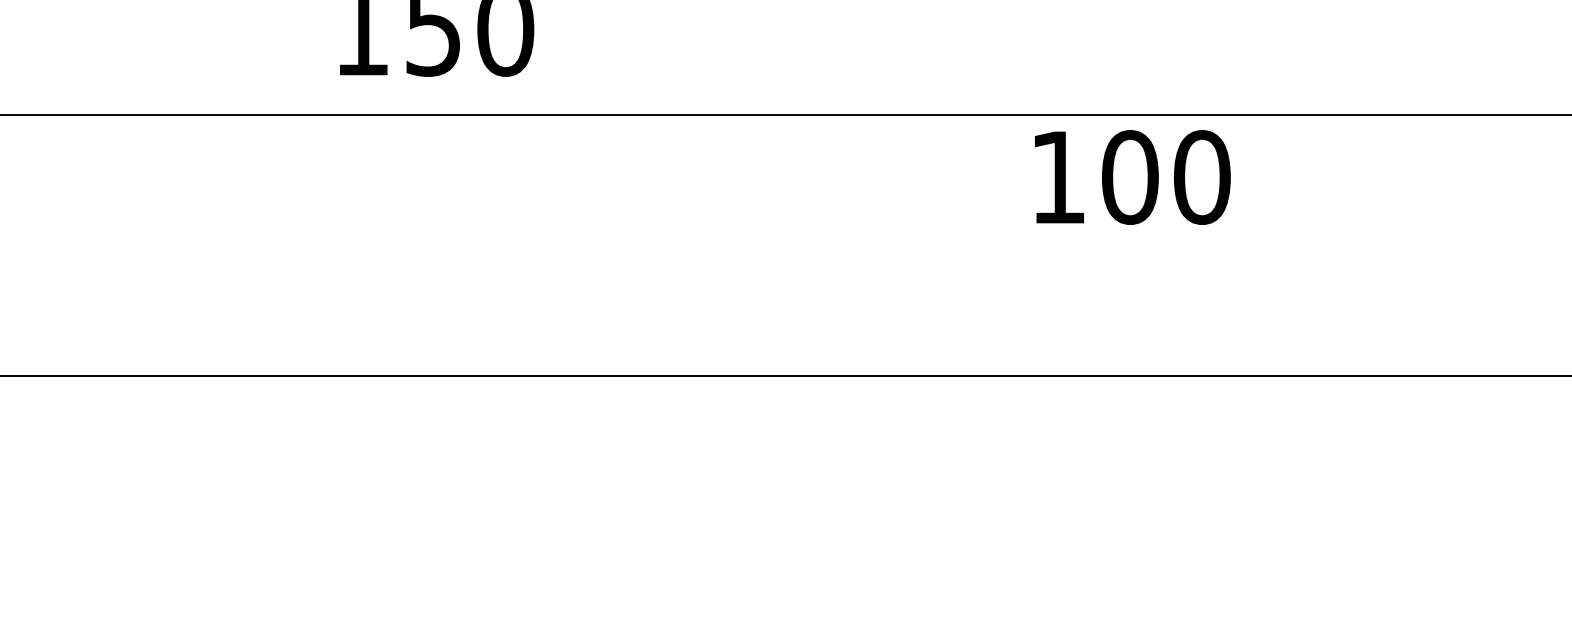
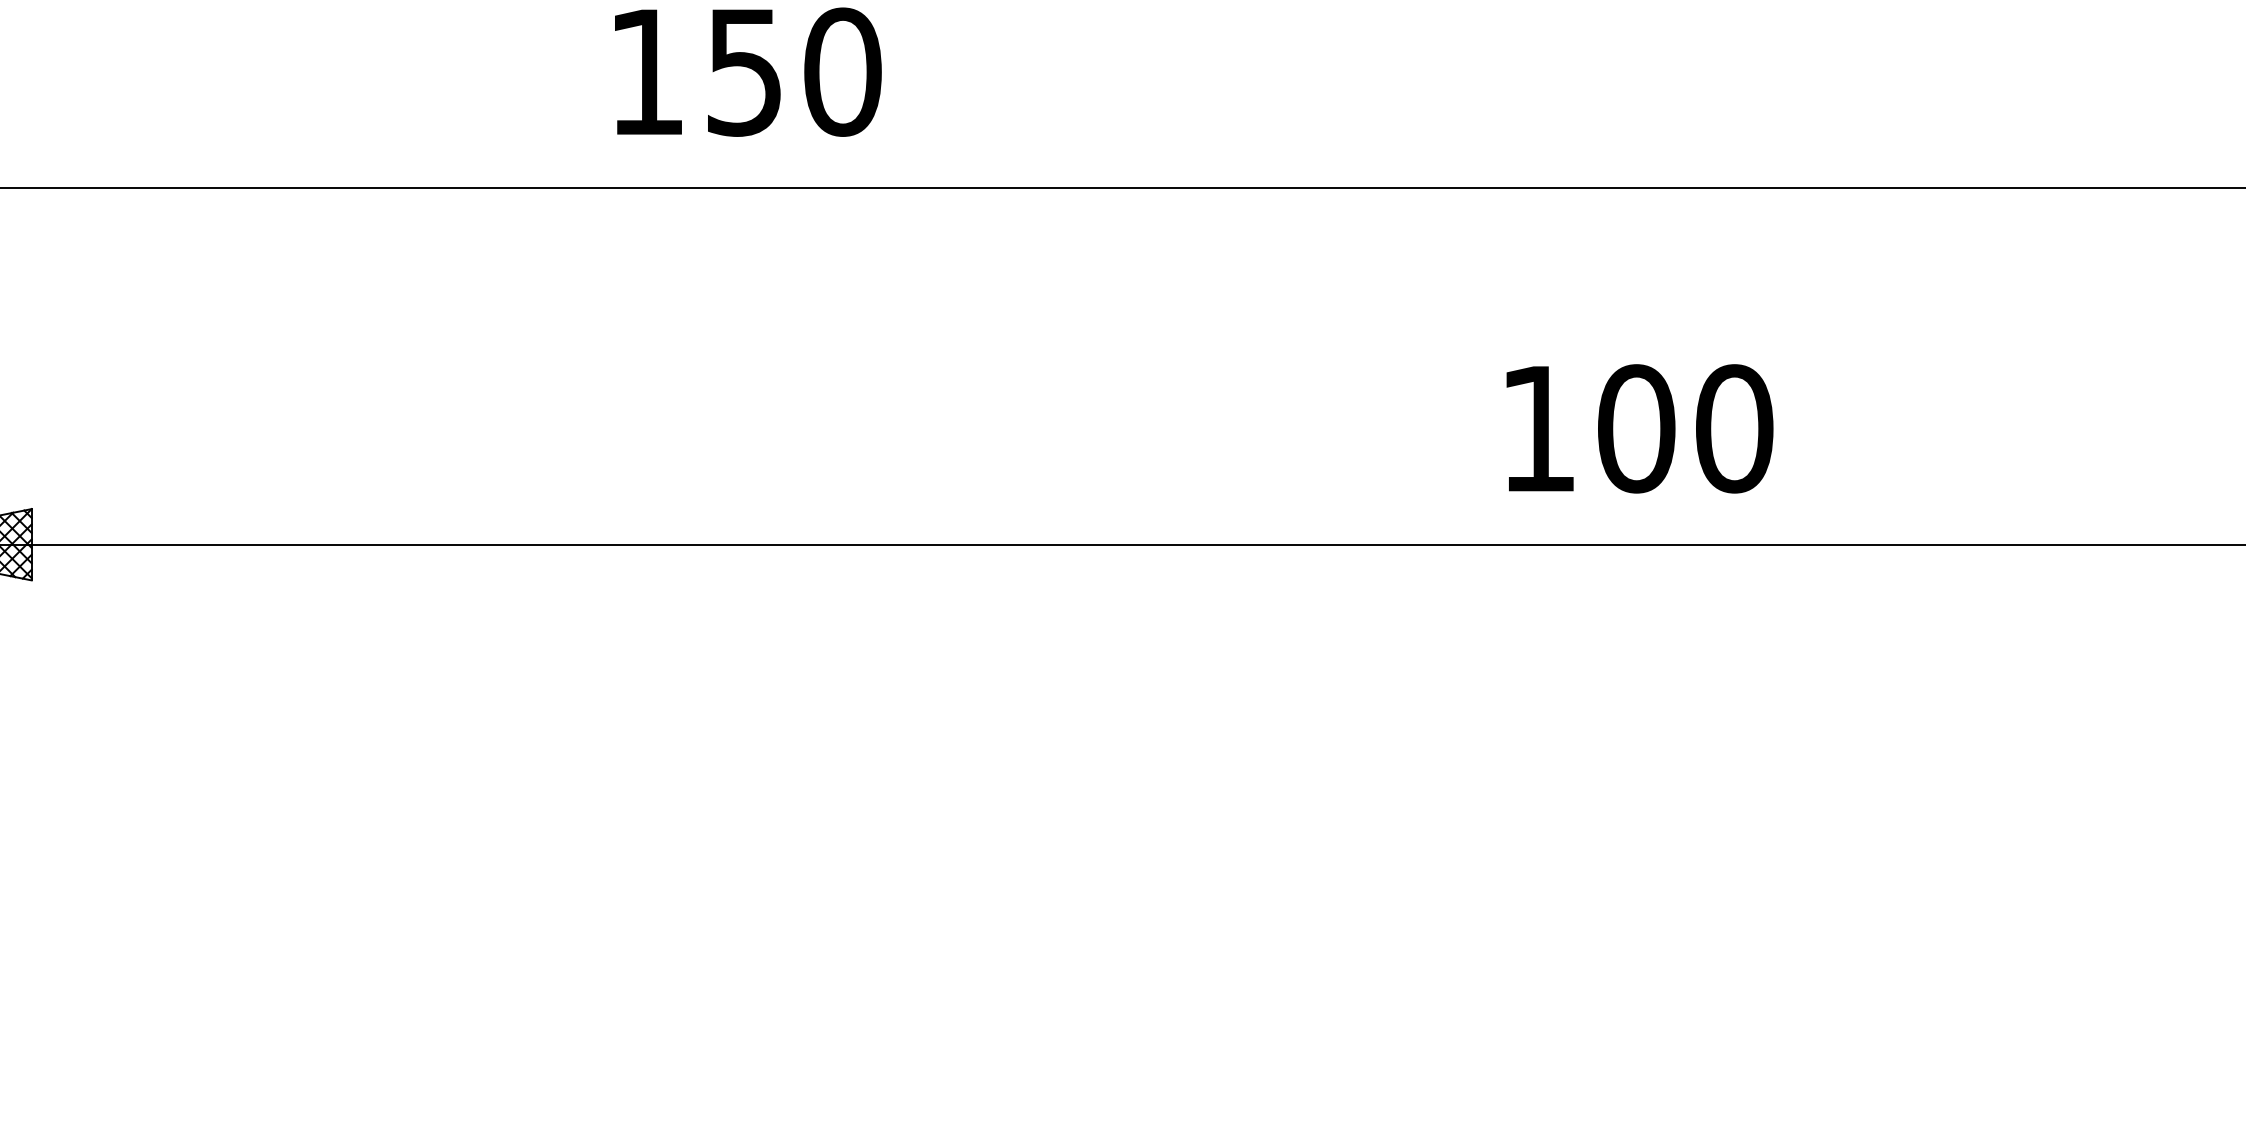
text: (1132, 177) -> (1639, 428), moved

